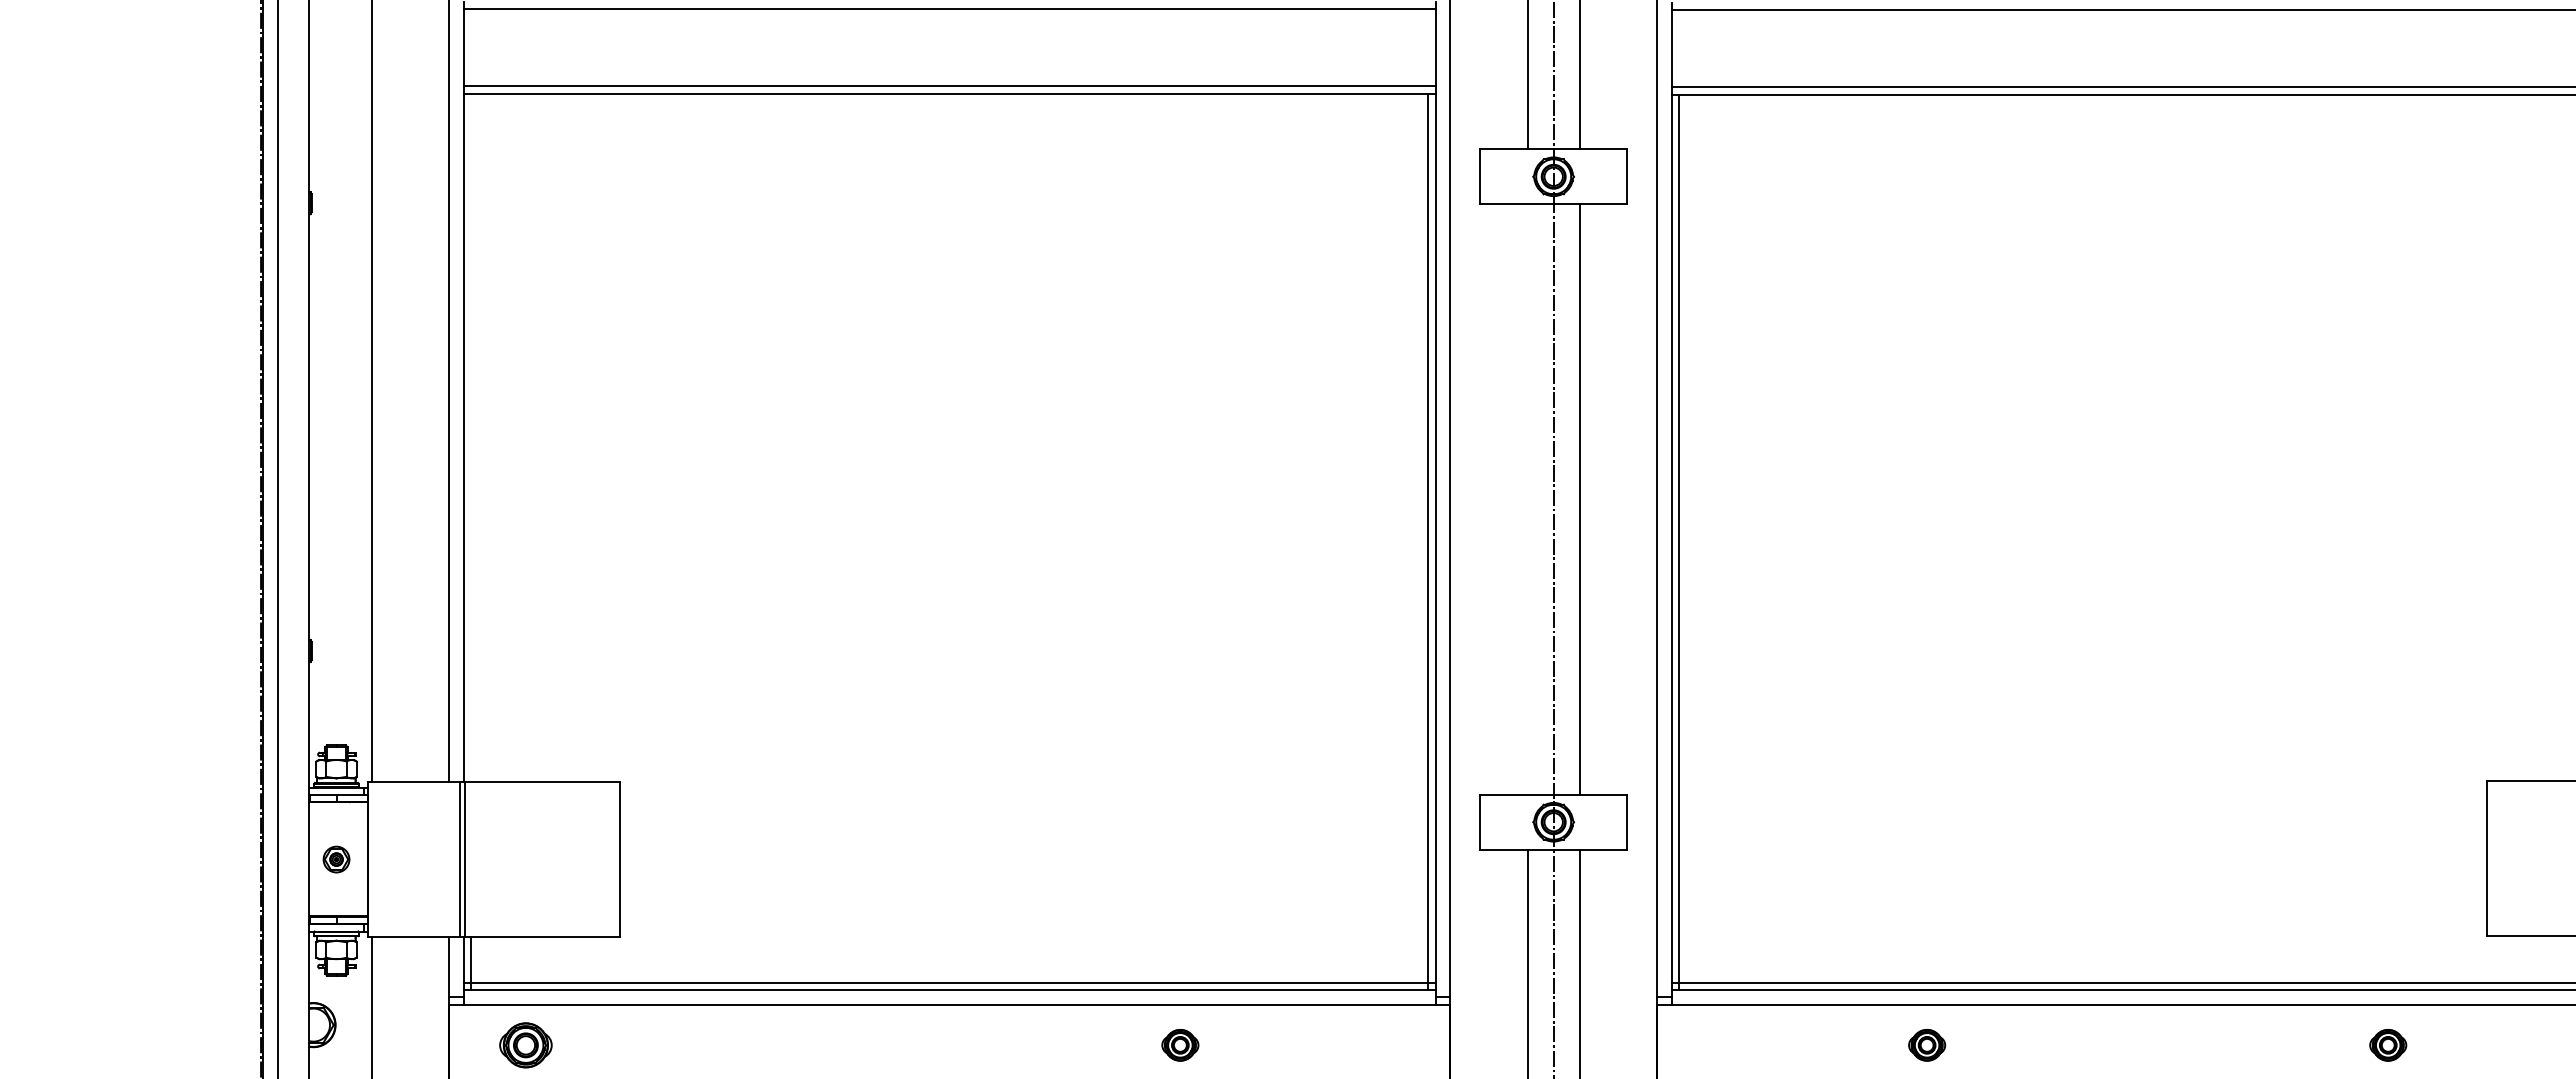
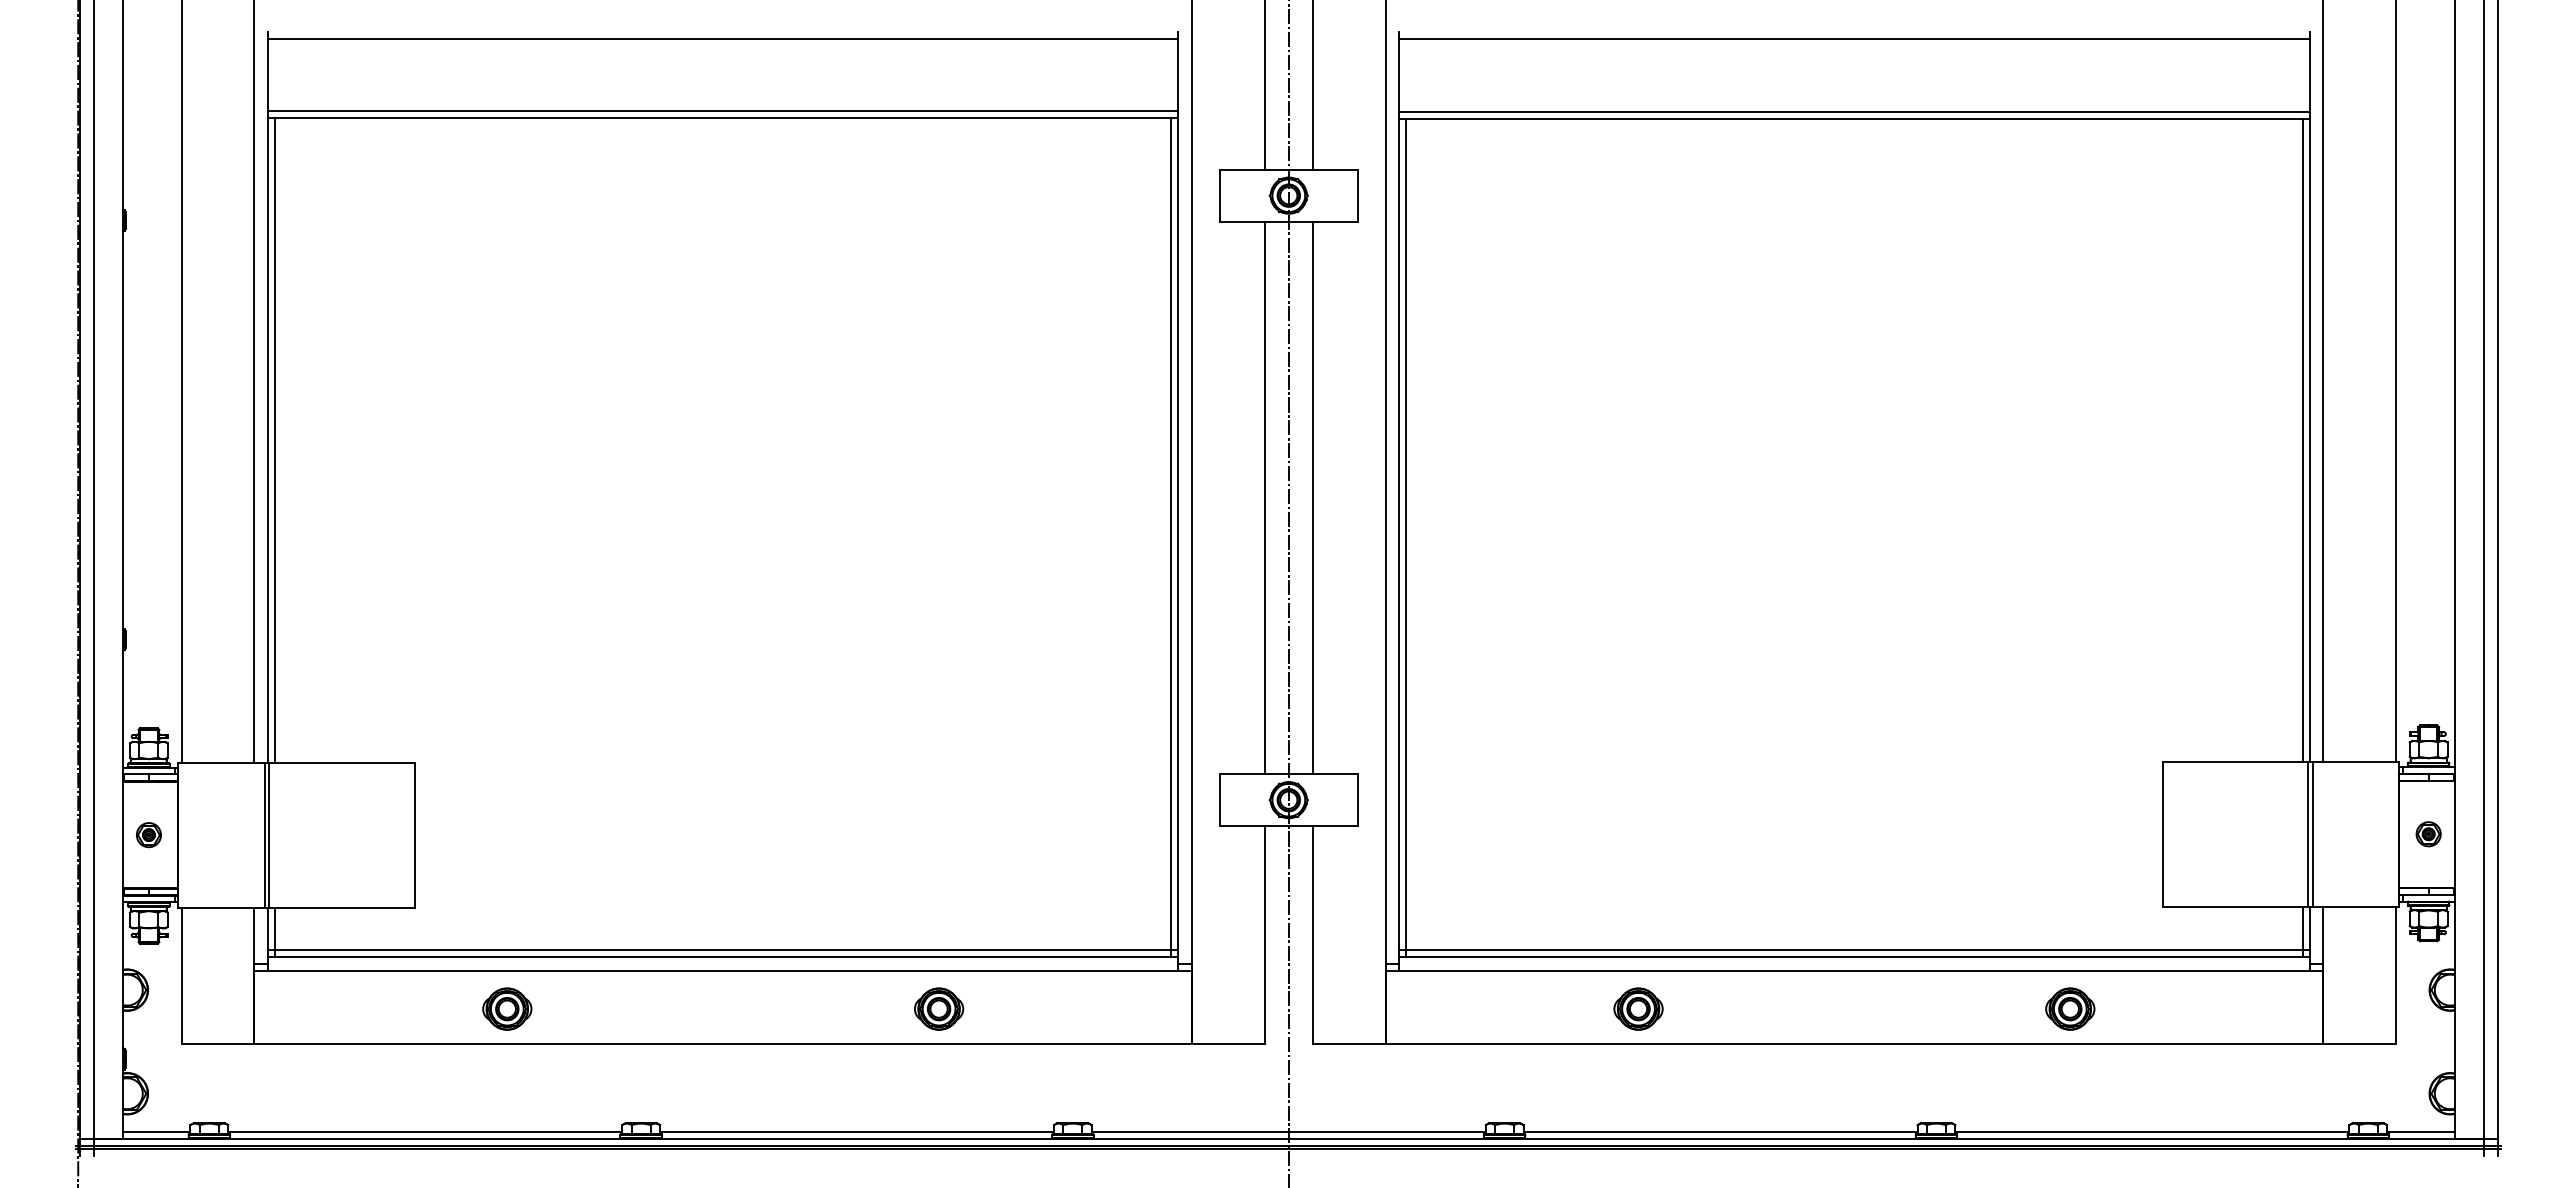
line: (471, 437) -> (275, 439), added
line: (1527, 499) -> (1264, 497), added
part: (526, 1044) -> (507, 1008), moved
part: (1180, 1044) -> (939, 1008), size x1.43
part: (1927, 1044) -> (1638, 1008), size x1.43
part: (2388, 1044) -> (2070, 1008), size x1.43

